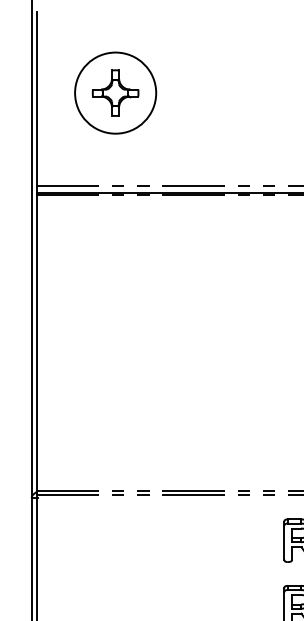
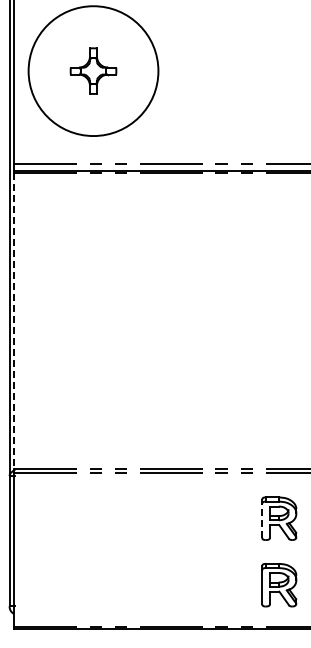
circle: (115, 92) -> (93, 70), size x1.6
line: (36, 343) -> (14, 321), solid -> dashed
line: (284, 542) -> (262, 520), solid -> dashed

